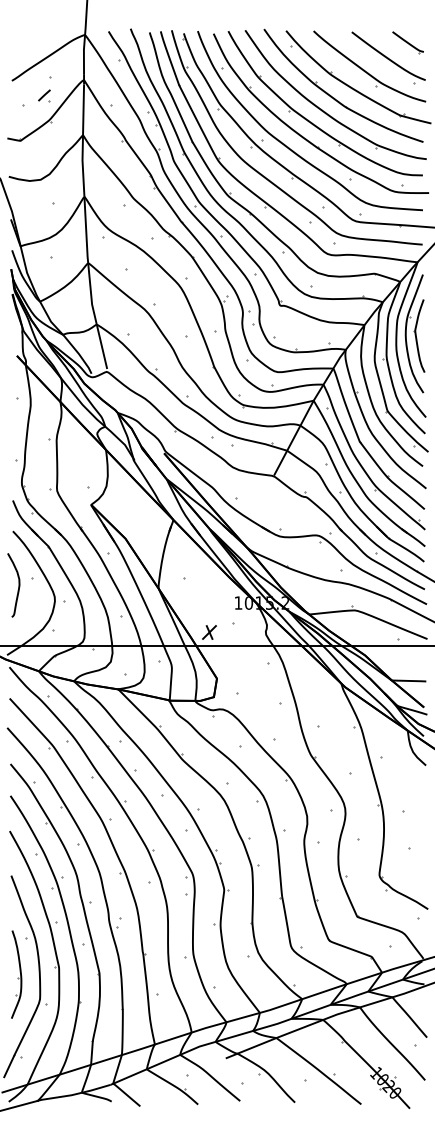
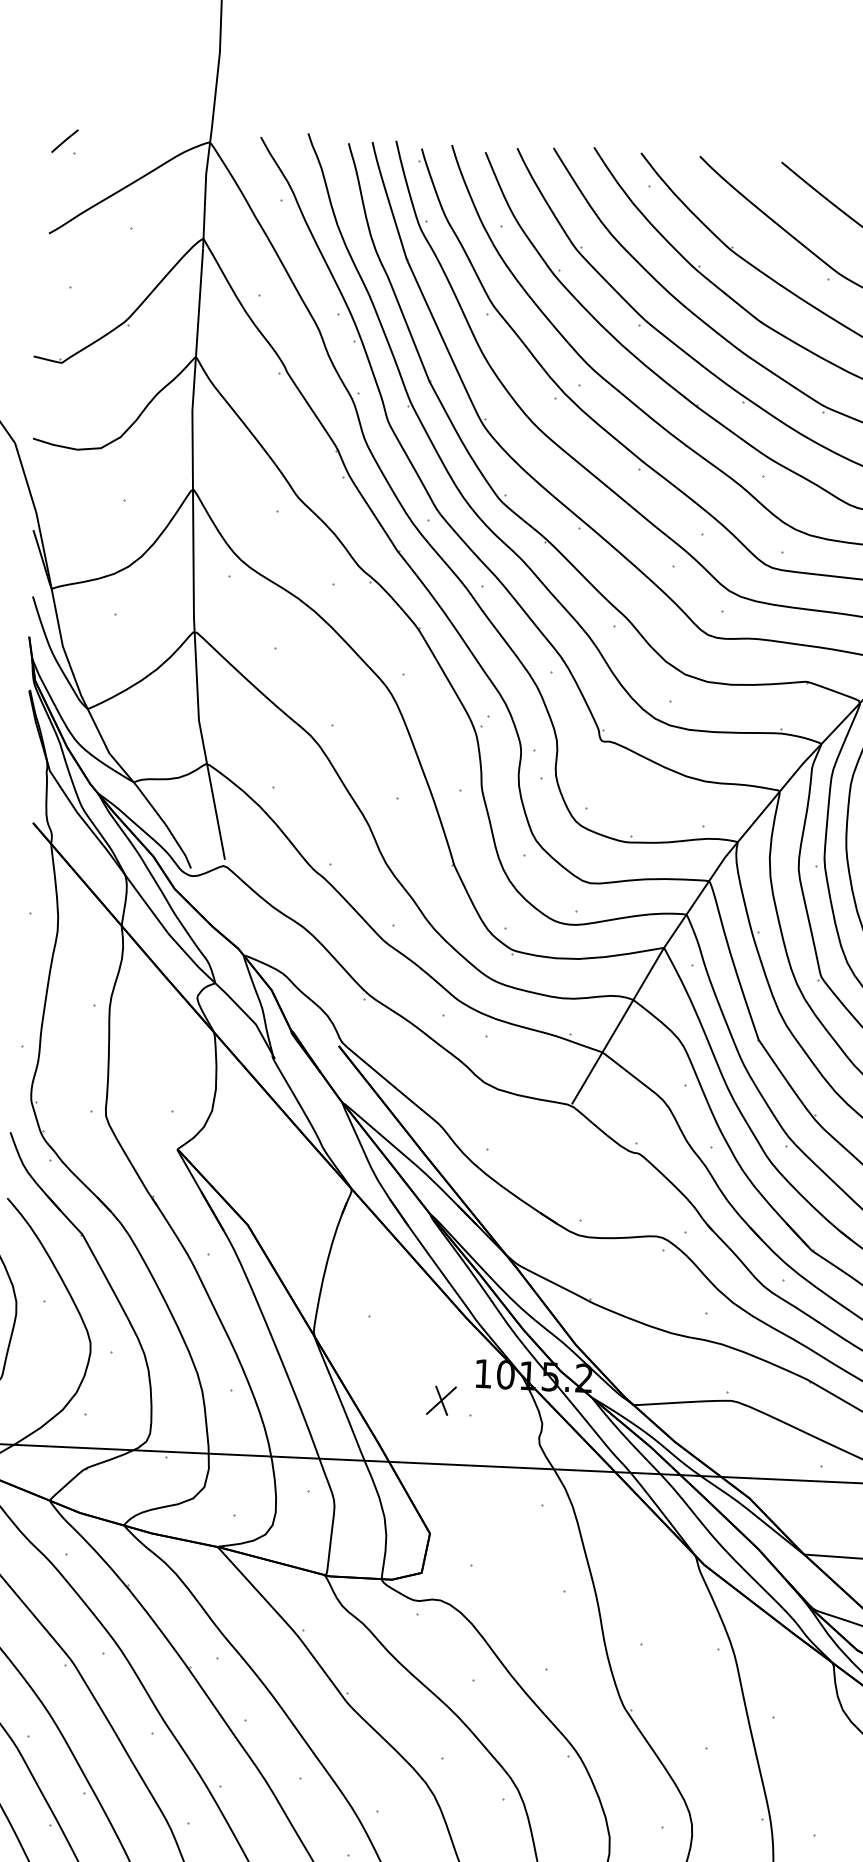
part: (44, 95) -> (65, 141), moved
part: (209, 632) -> (441, 1400), moved

